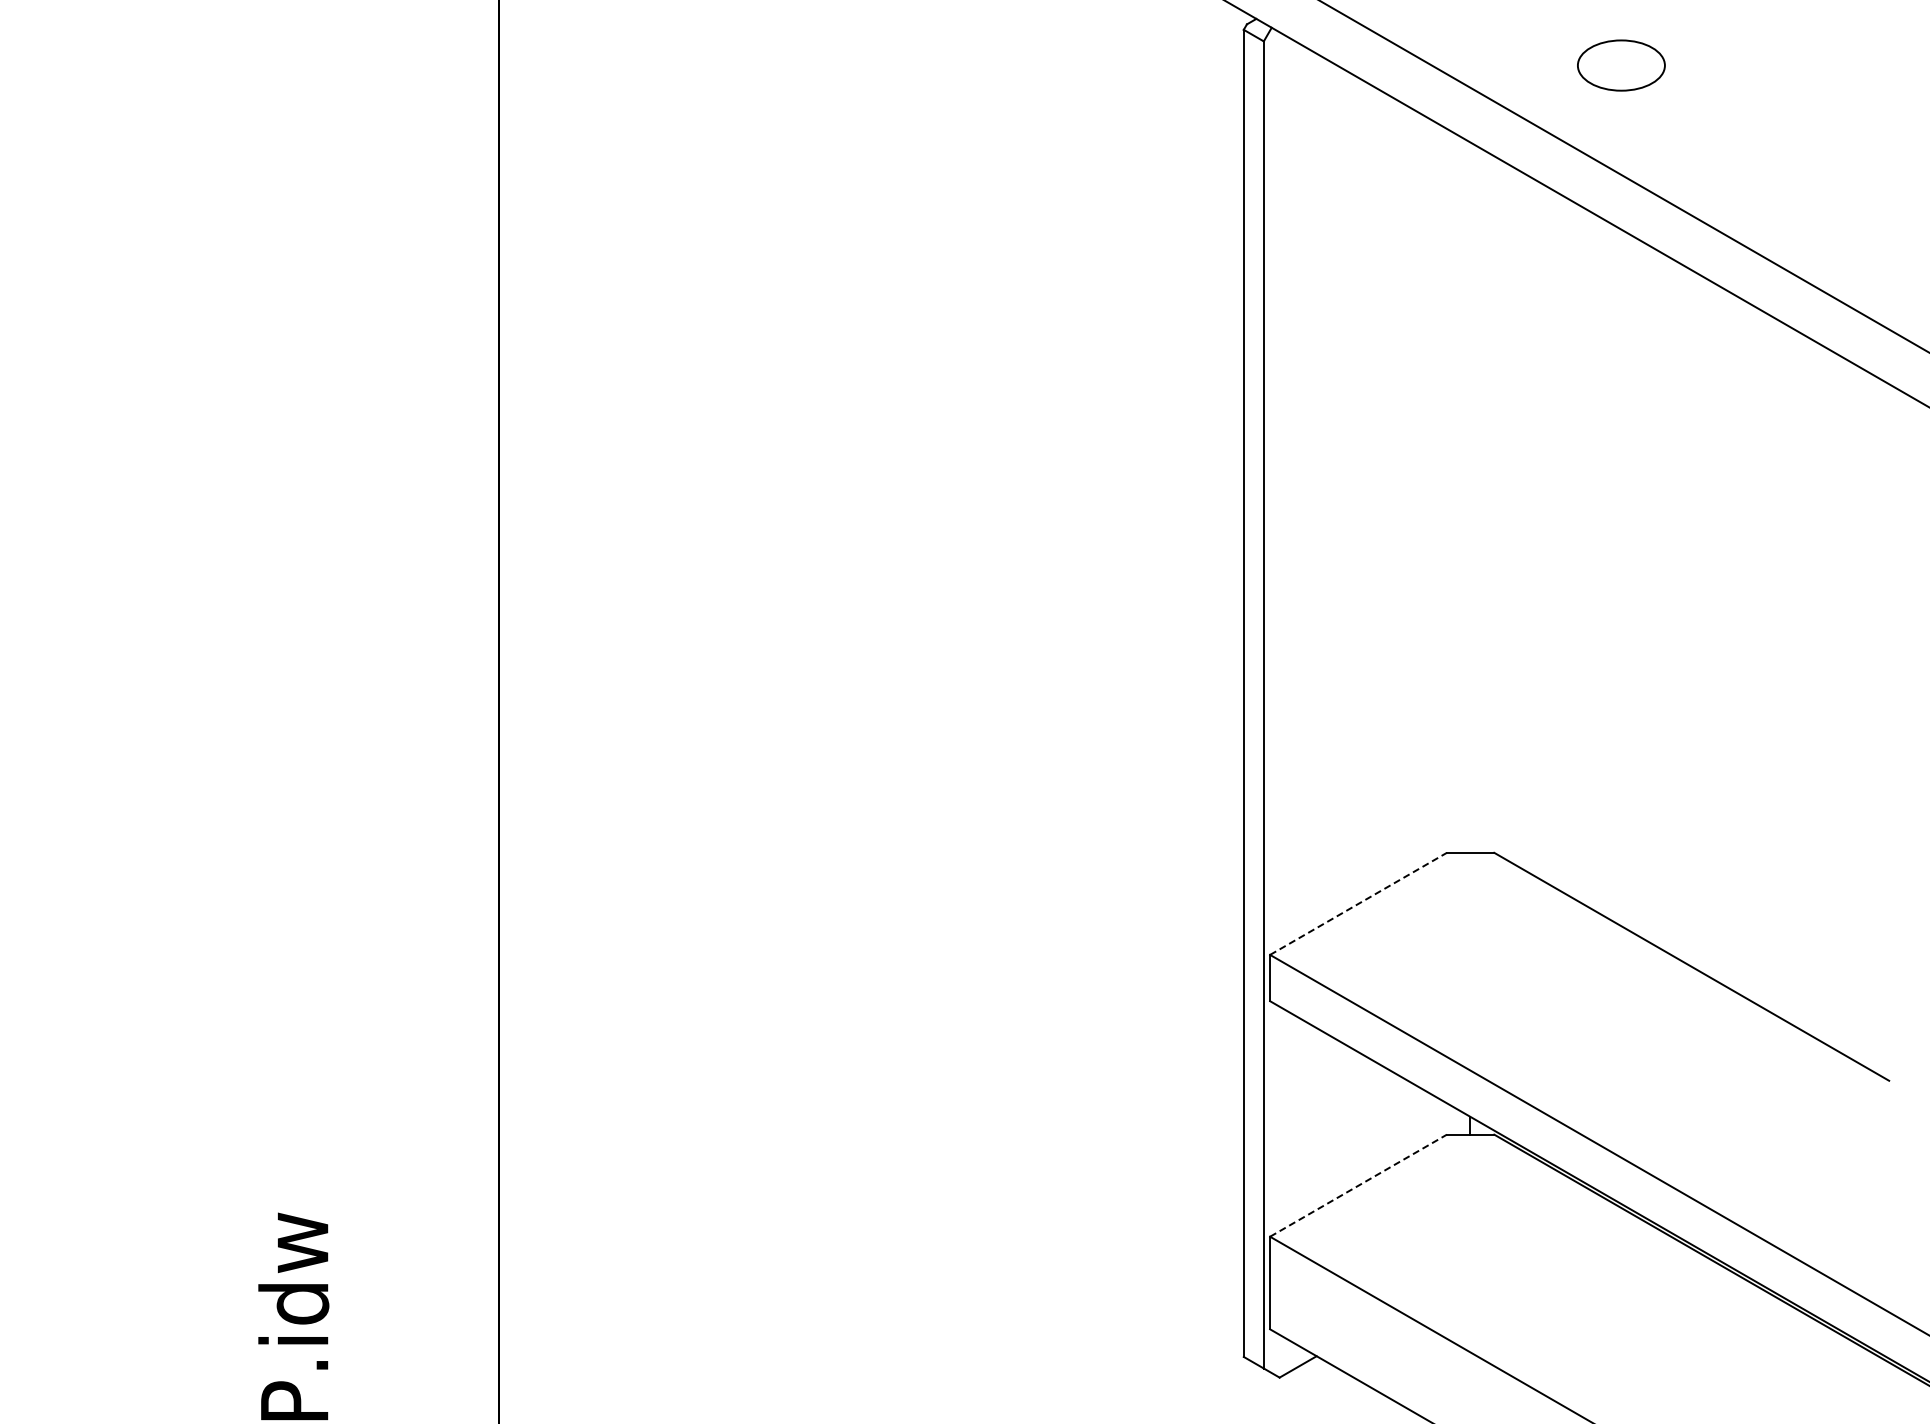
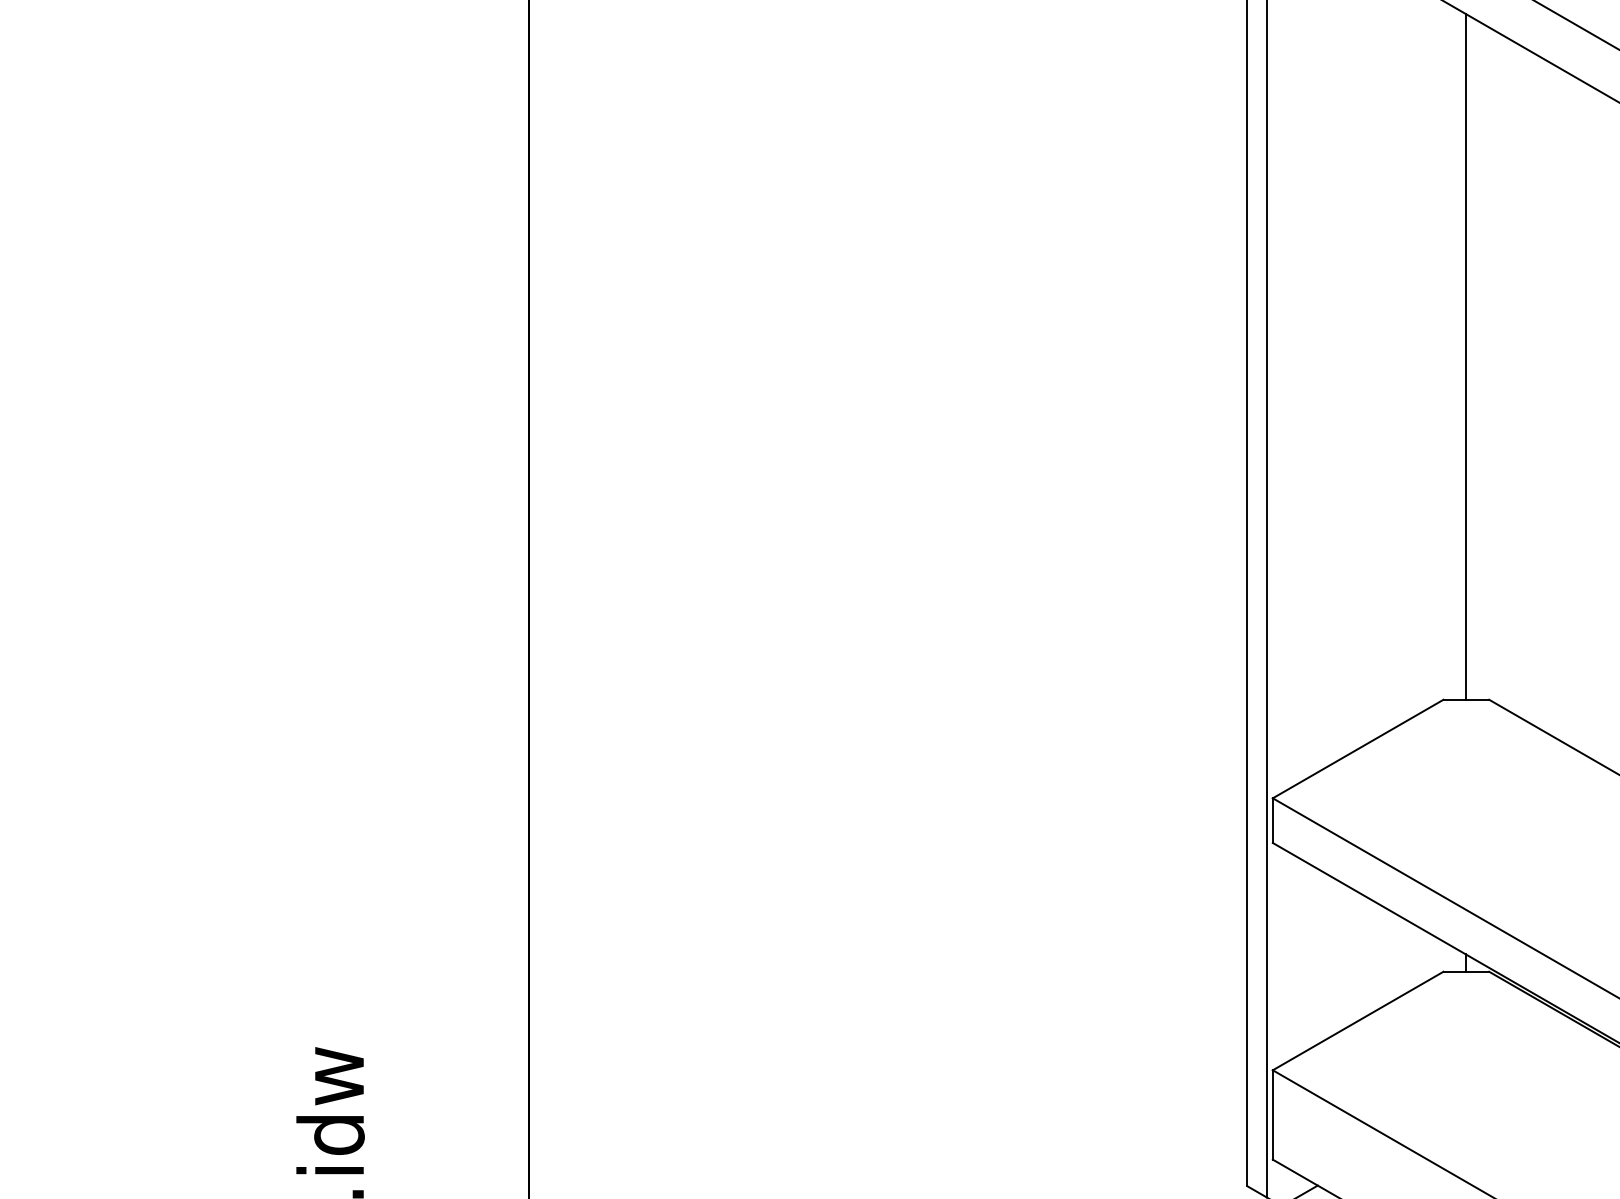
line: (1469, 497) -> (1465, 356), added
line: (1358, 903) -> (1358, 748), dashed -> solid
line: (1358, 1185) -> (1358, 1020), dashed -> solid

